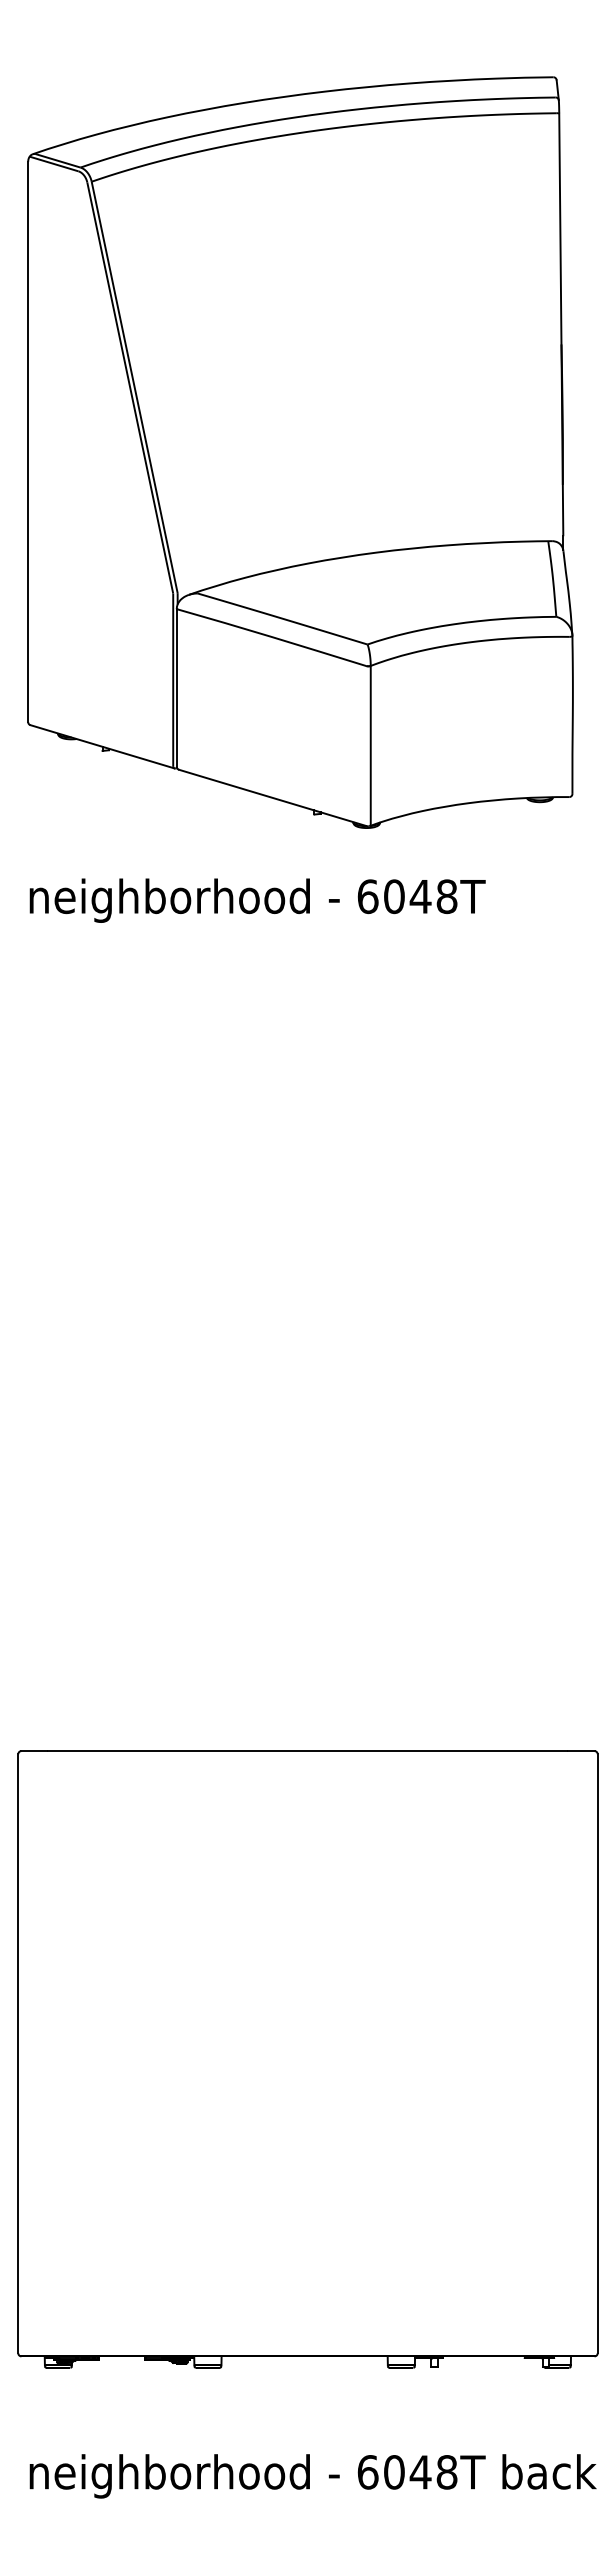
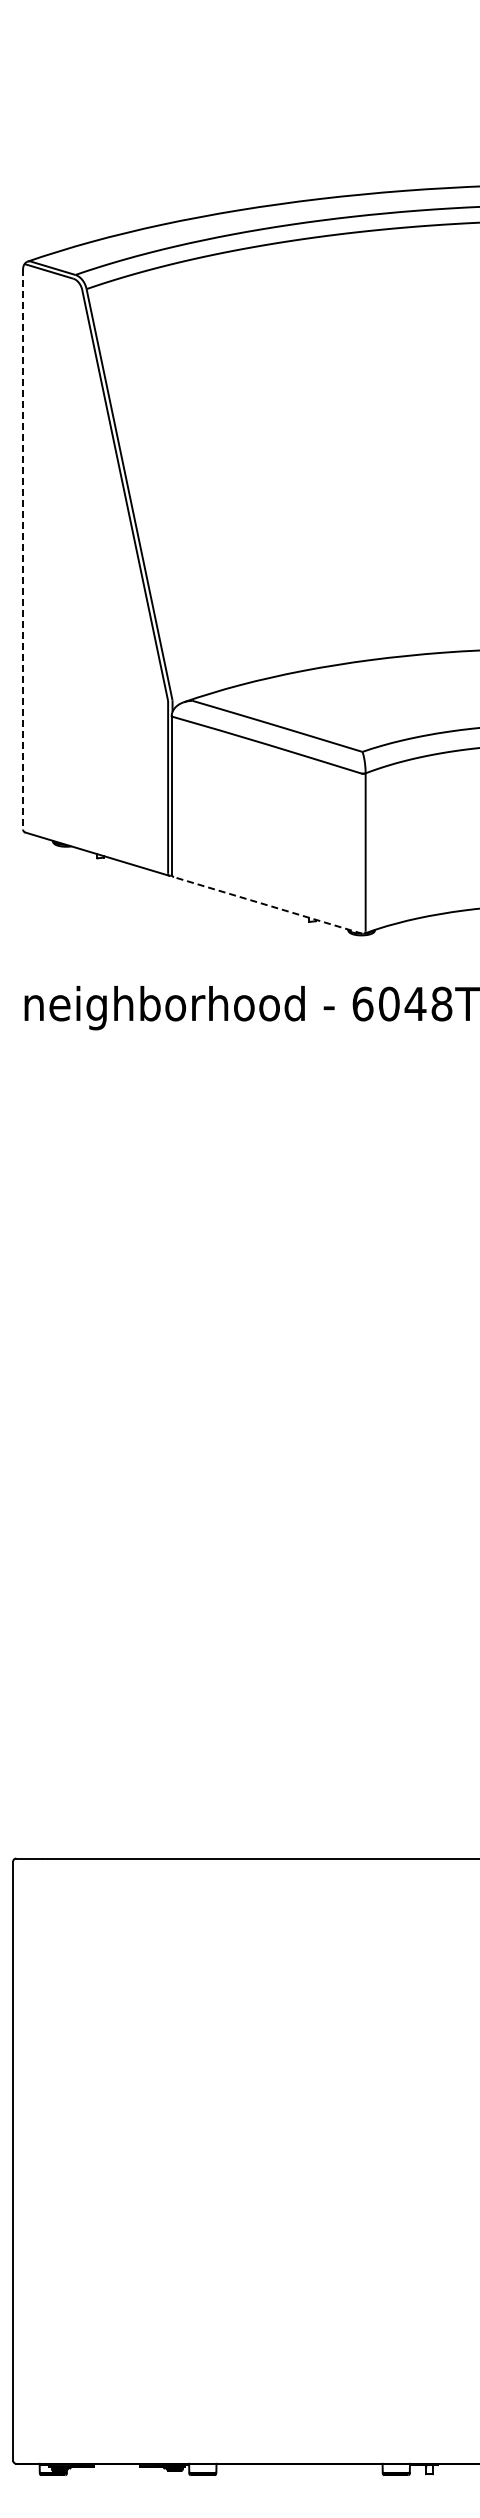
line: (28, 442) -> (23, 549), solid -> dashed
line: (272, 797) -> (267, 904), solid -> dashed

